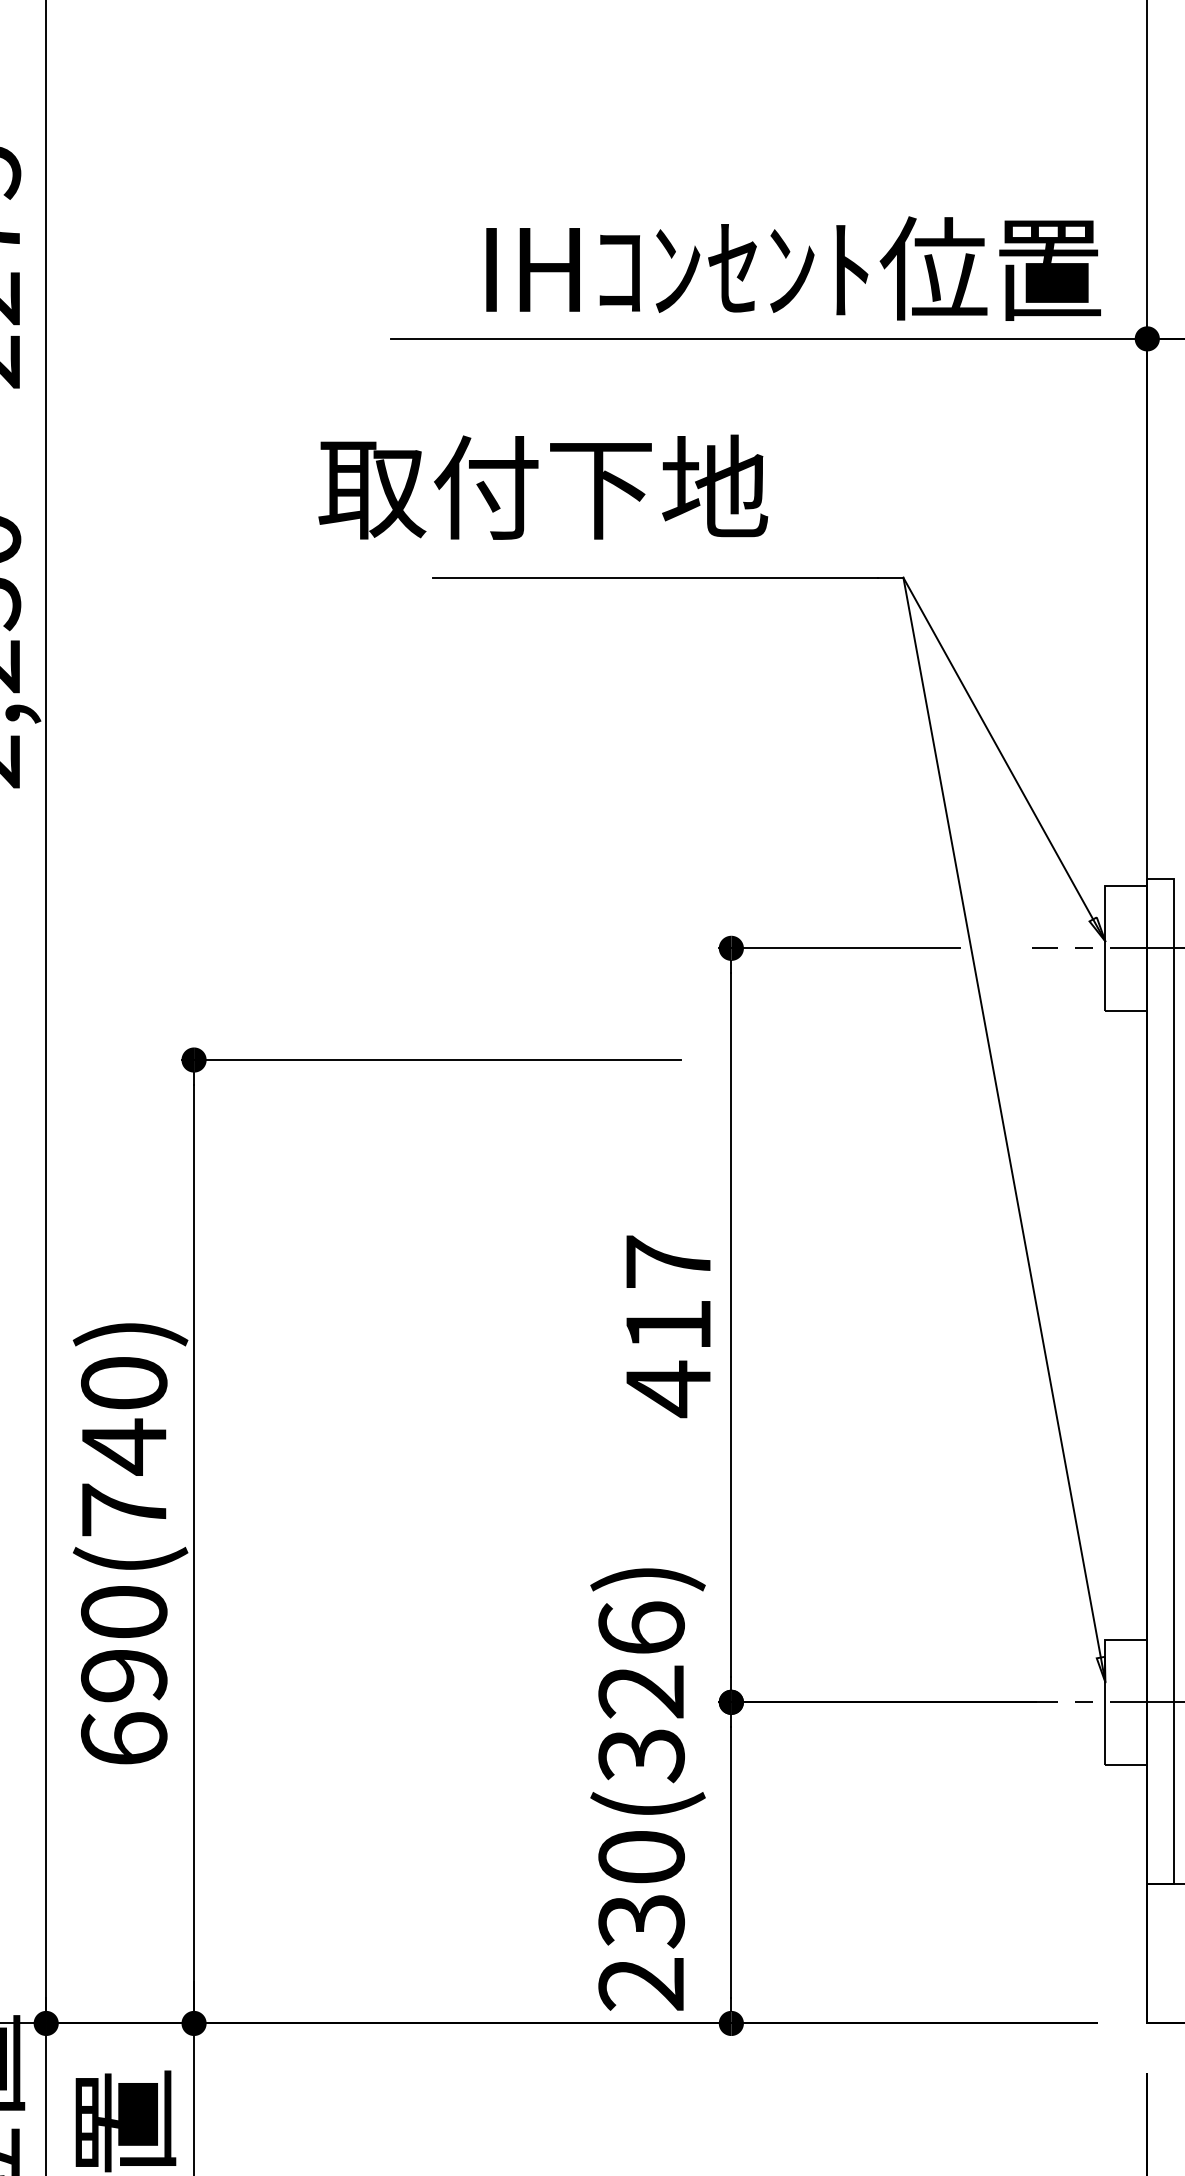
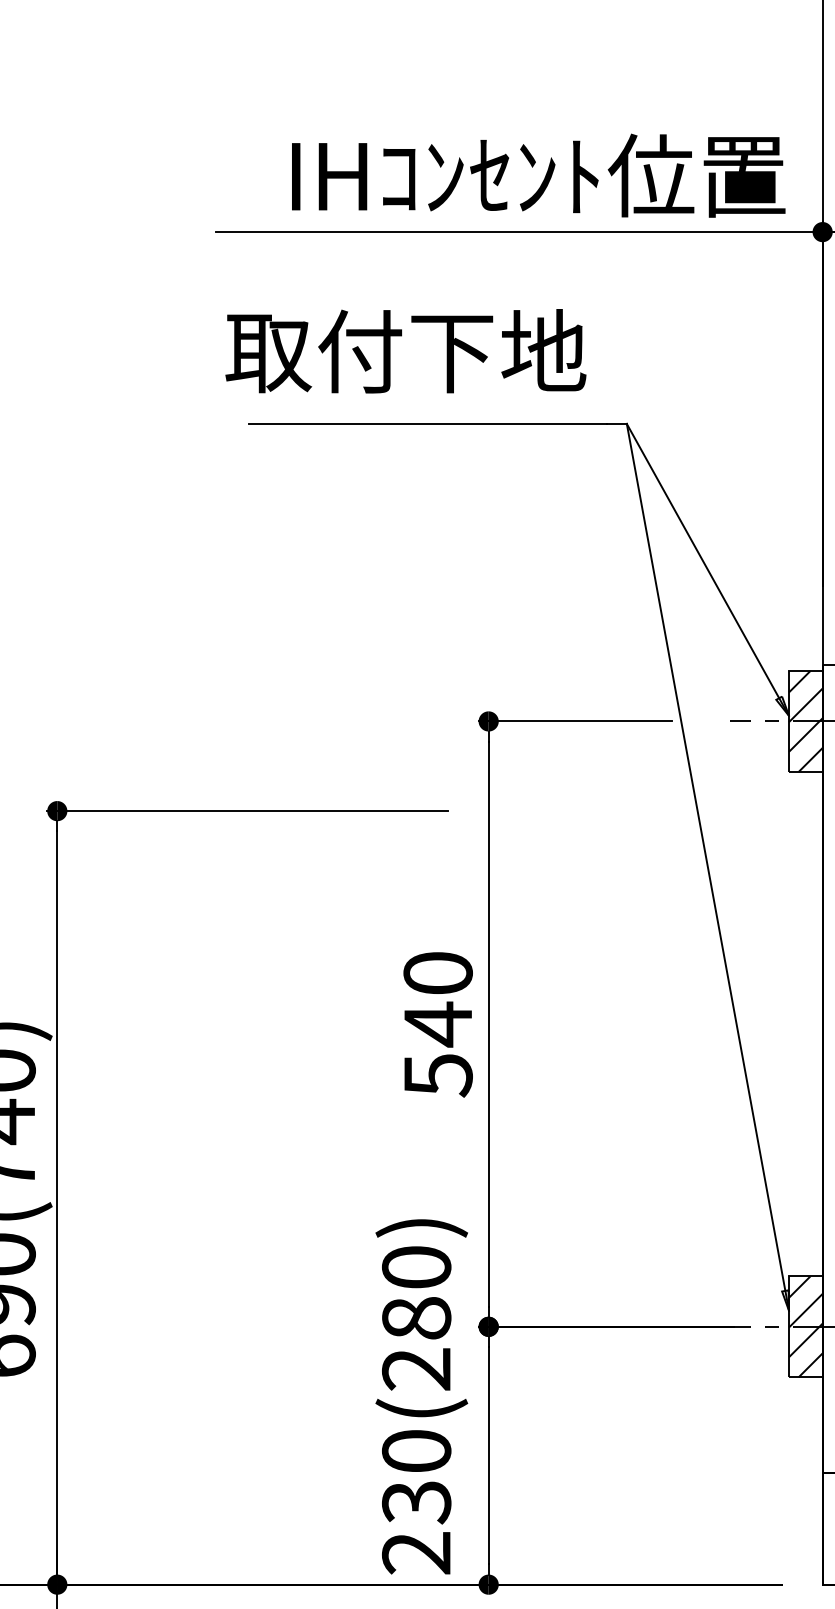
text: (543, 486) -> (406, 350), moved
hatch: (1126, 948) -> (805, 721), added
text: (668, 1326) -> (438, 1025), 417 -> 540
text: (641, 1692) -> (416, 1318), 230(326) -> 230(280)
hatch: (1126, 1702) -> (805, 1326), added

